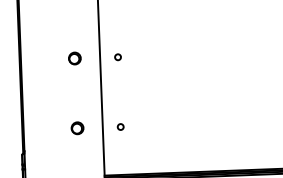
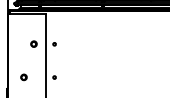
part: (76, 128) -> (23, 77), moved

